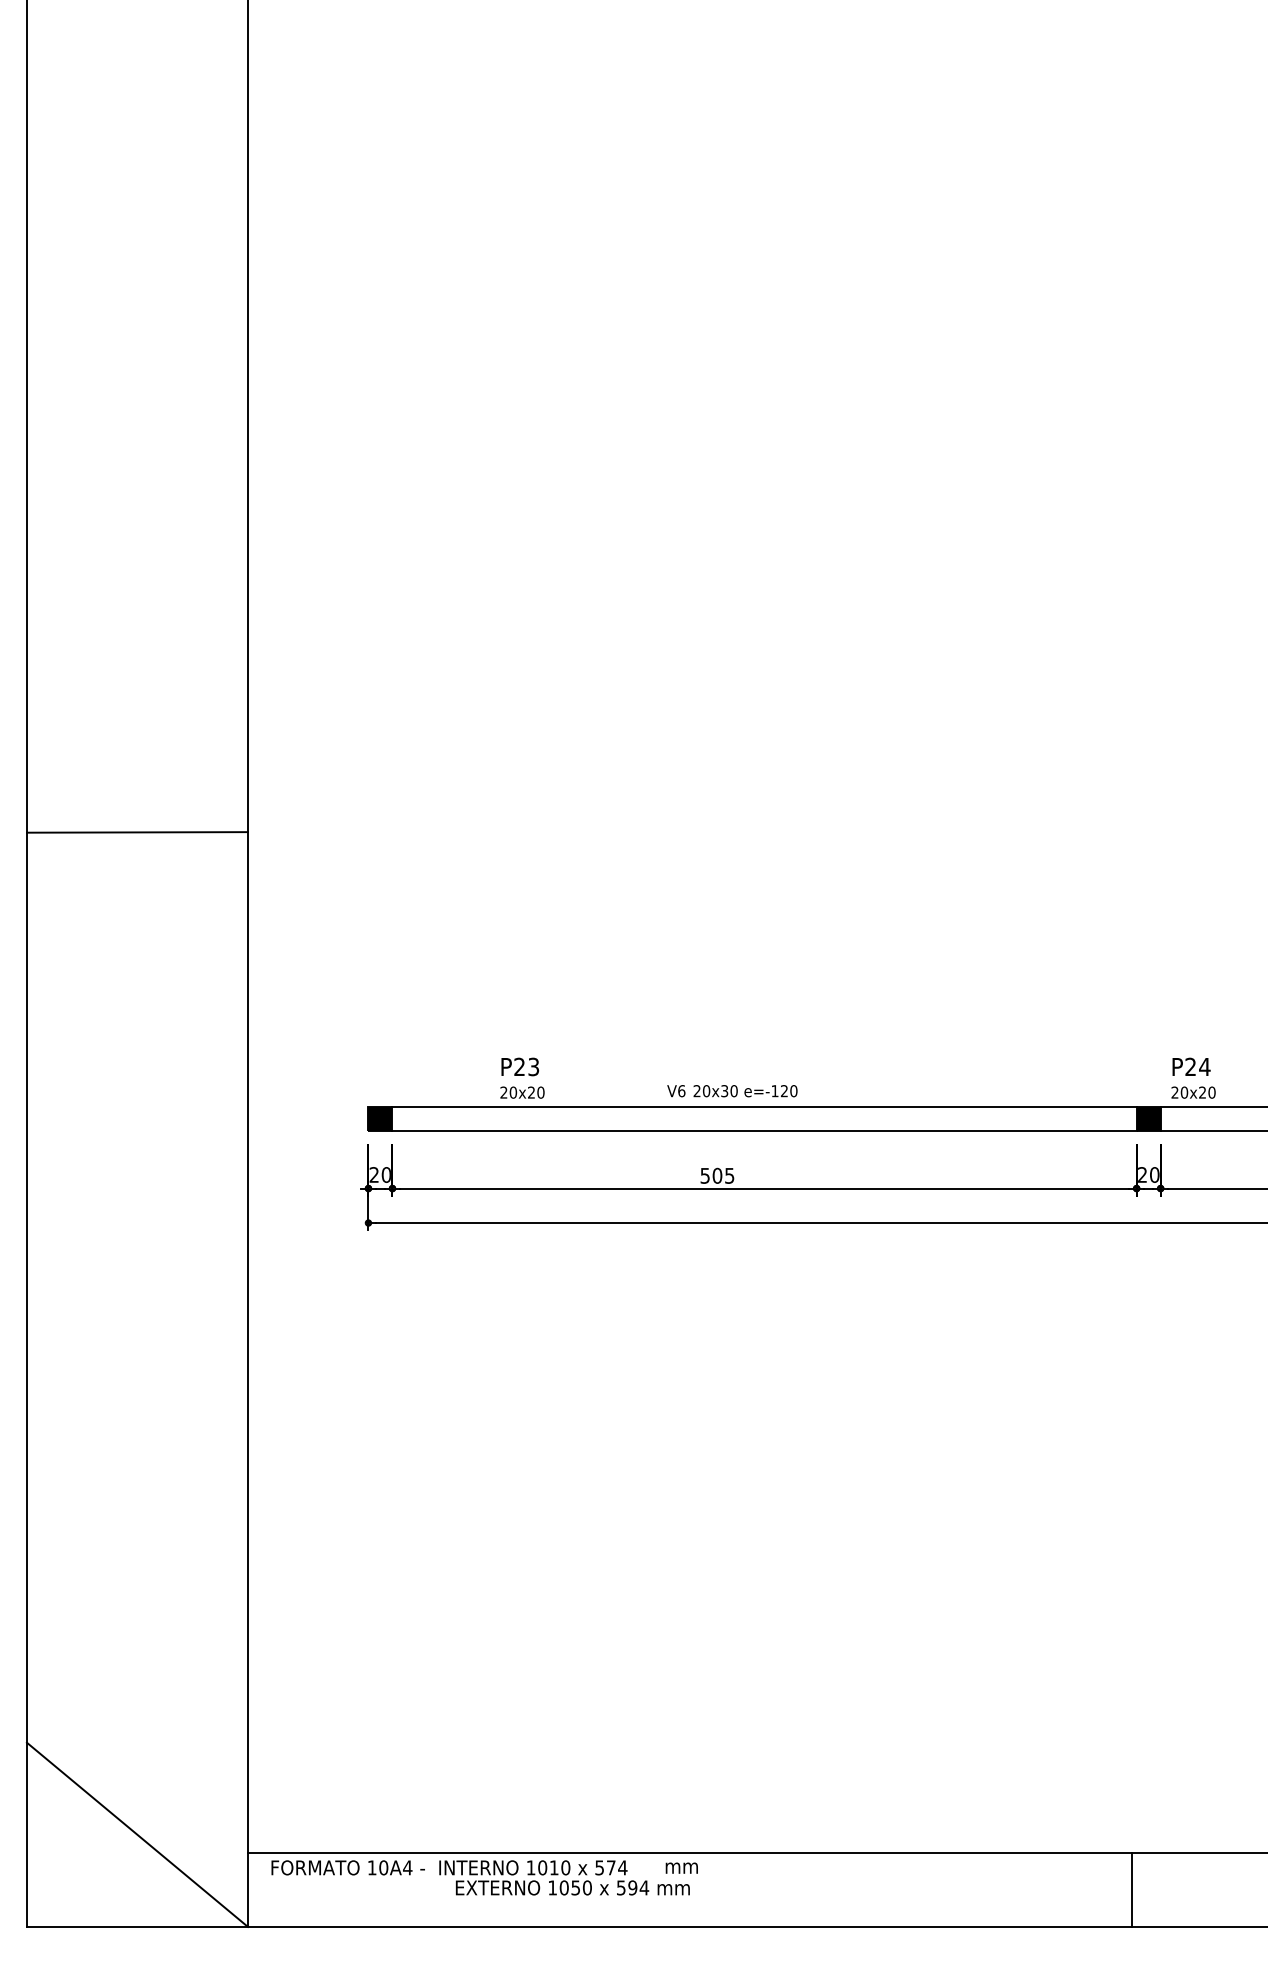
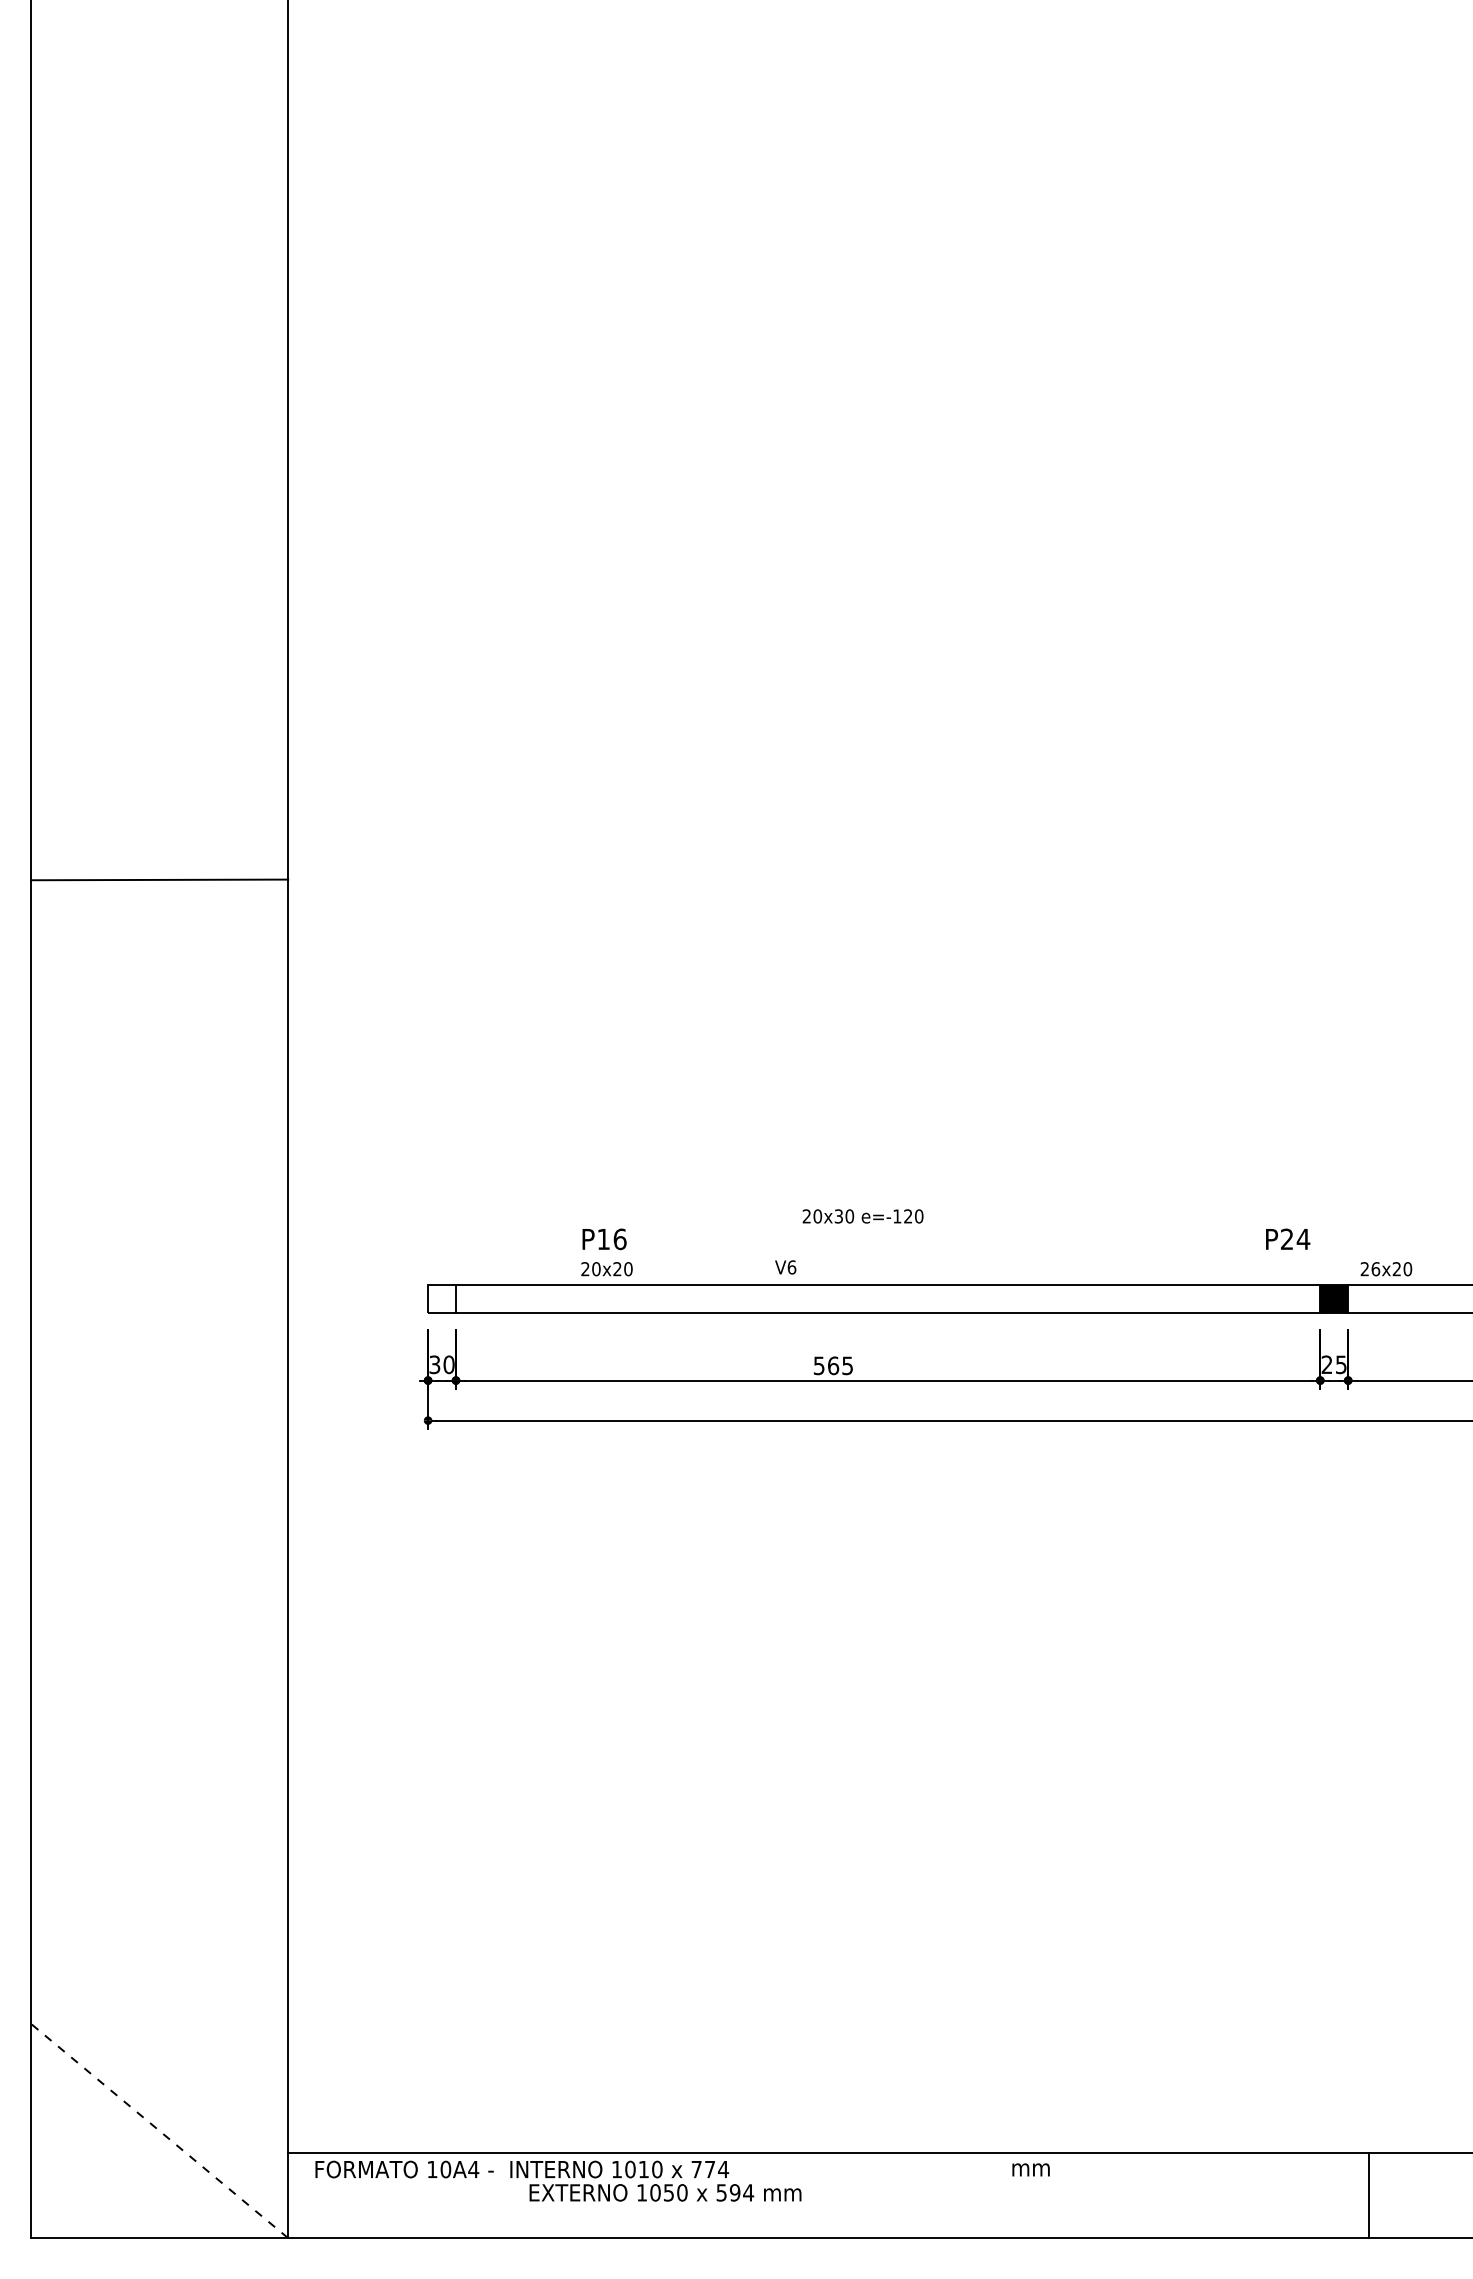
line: (137, 832) -> (159, 879), moved
text: (1191, 1066) -> (1288, 1238), moved
text: (526, 1067) -> (611, 1239), P23 -> P16
text: (745, 1091) -> (862, 1216), moved
text: (1184, 1092) -> (1375, 1268), 20x20 -> 26x20
fill: (380, 1118) -> (441, 1299), removed
text: (373, 1174) -> (434, 1364), 20 -> 30
text: (1154, 1174) -> (1340, 1364), 20 -> 25
text: (717, 1175) -> (833, 1365), 505 -> 565
line: (137, 1834) -> (159, 2130), solid -> dashed
text: (599, 1867) -> (696, 2169), 574 -> 774
text: (681, 1867) -> (1030, 2169), moved
line: (1131, 1890) -> (1368, 2195), moved

